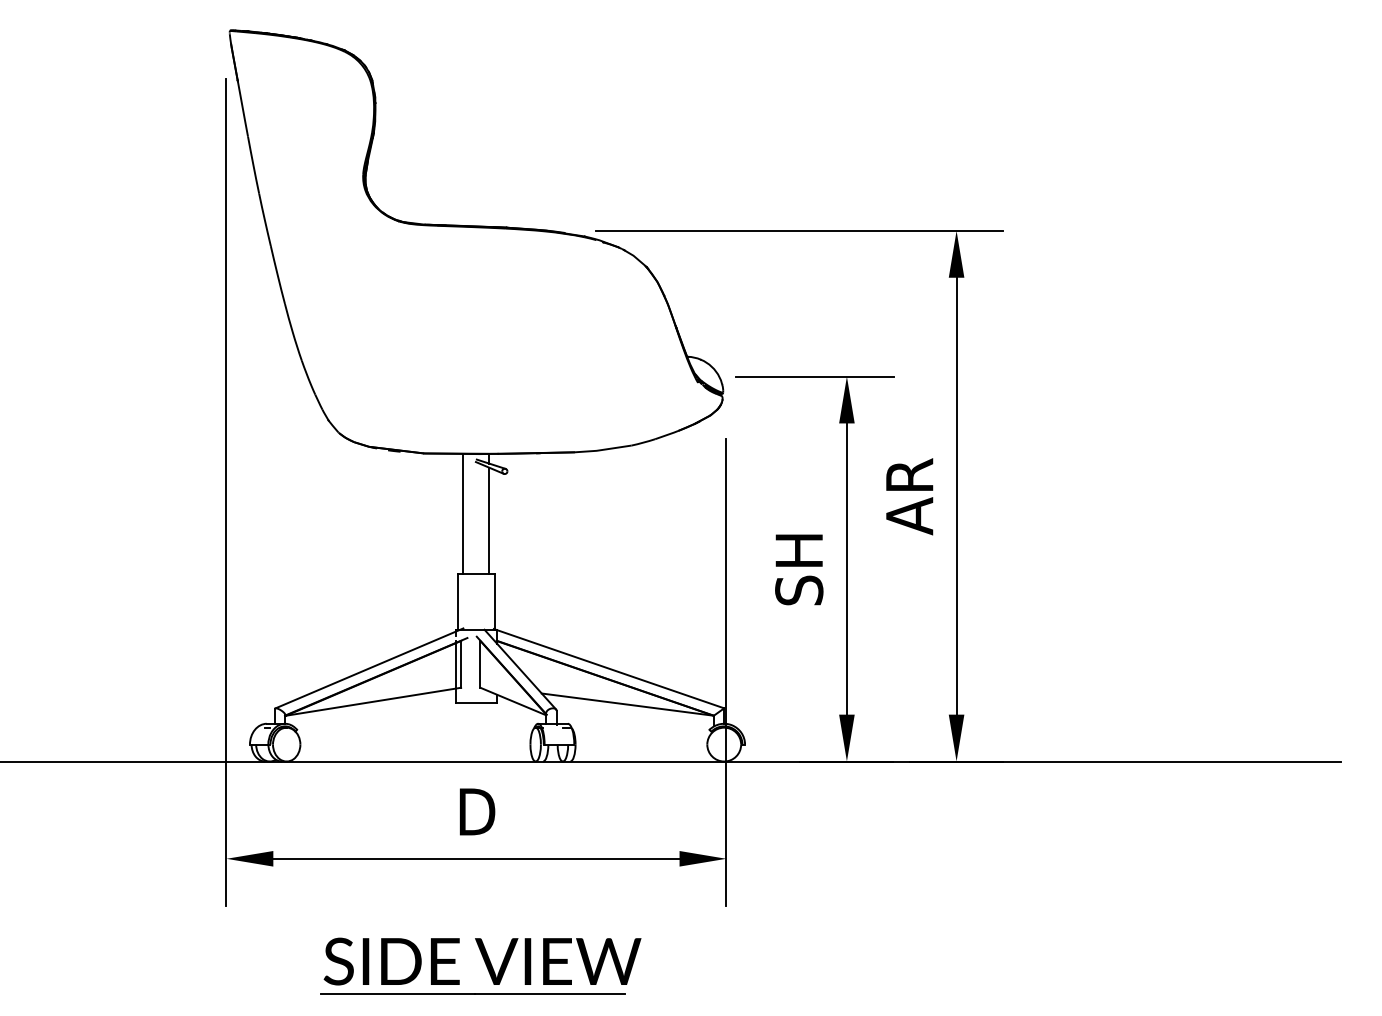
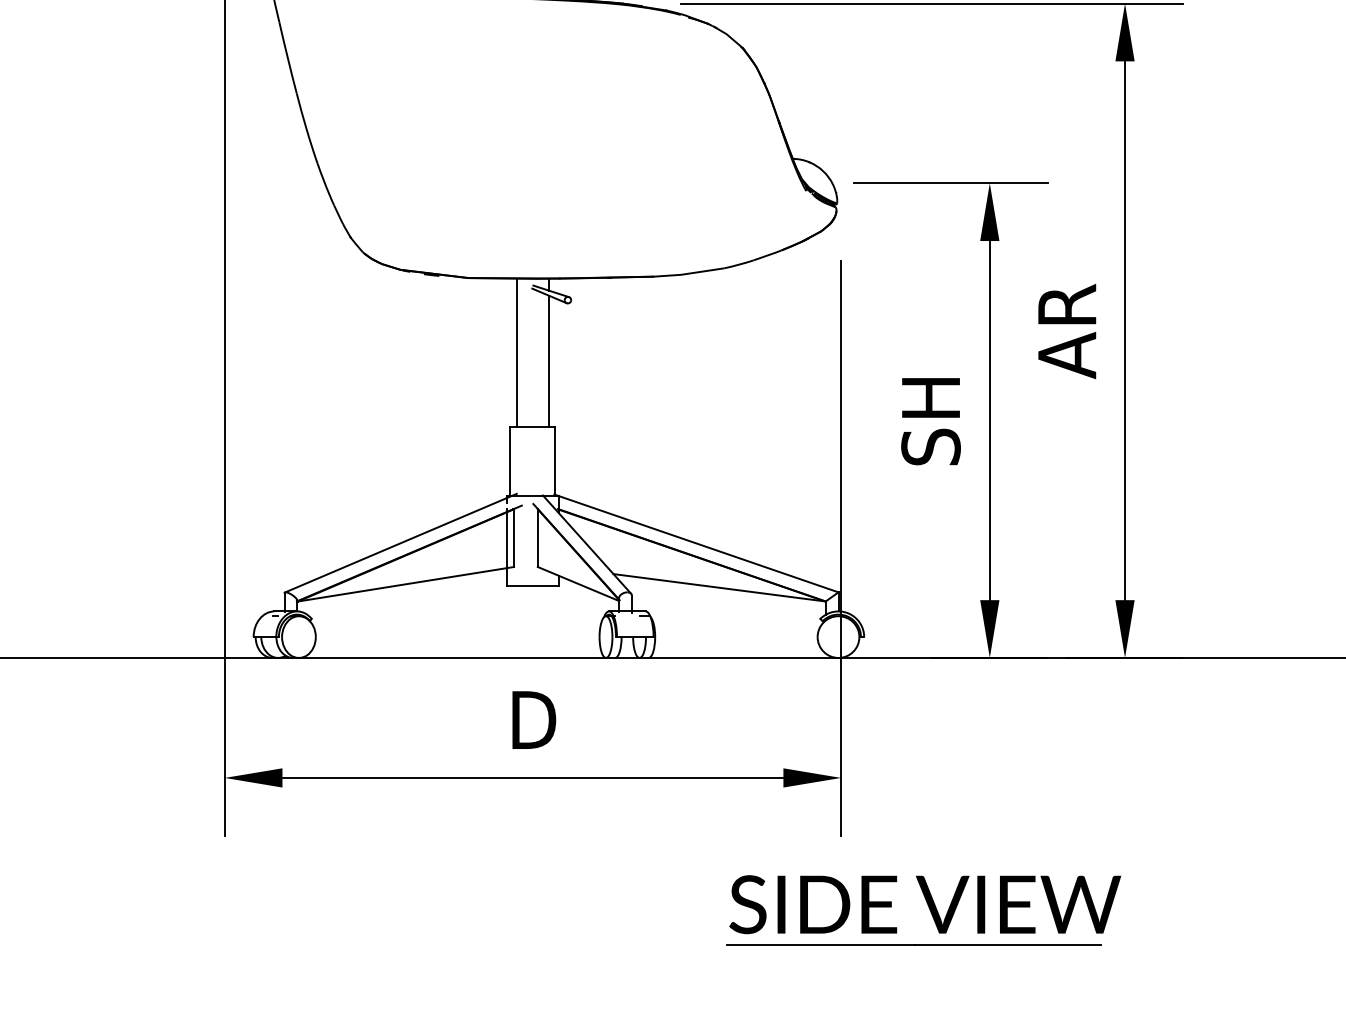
part: (480, 965) -> (922, 909), moved

